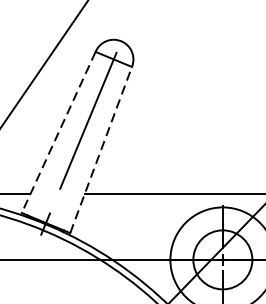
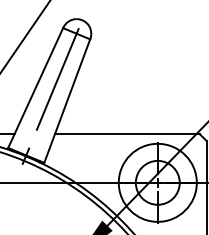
line: (58, 133) -> (35, 88), dashed -> solid
line: (101, 150) -> (67, 101), dashed -> solid

